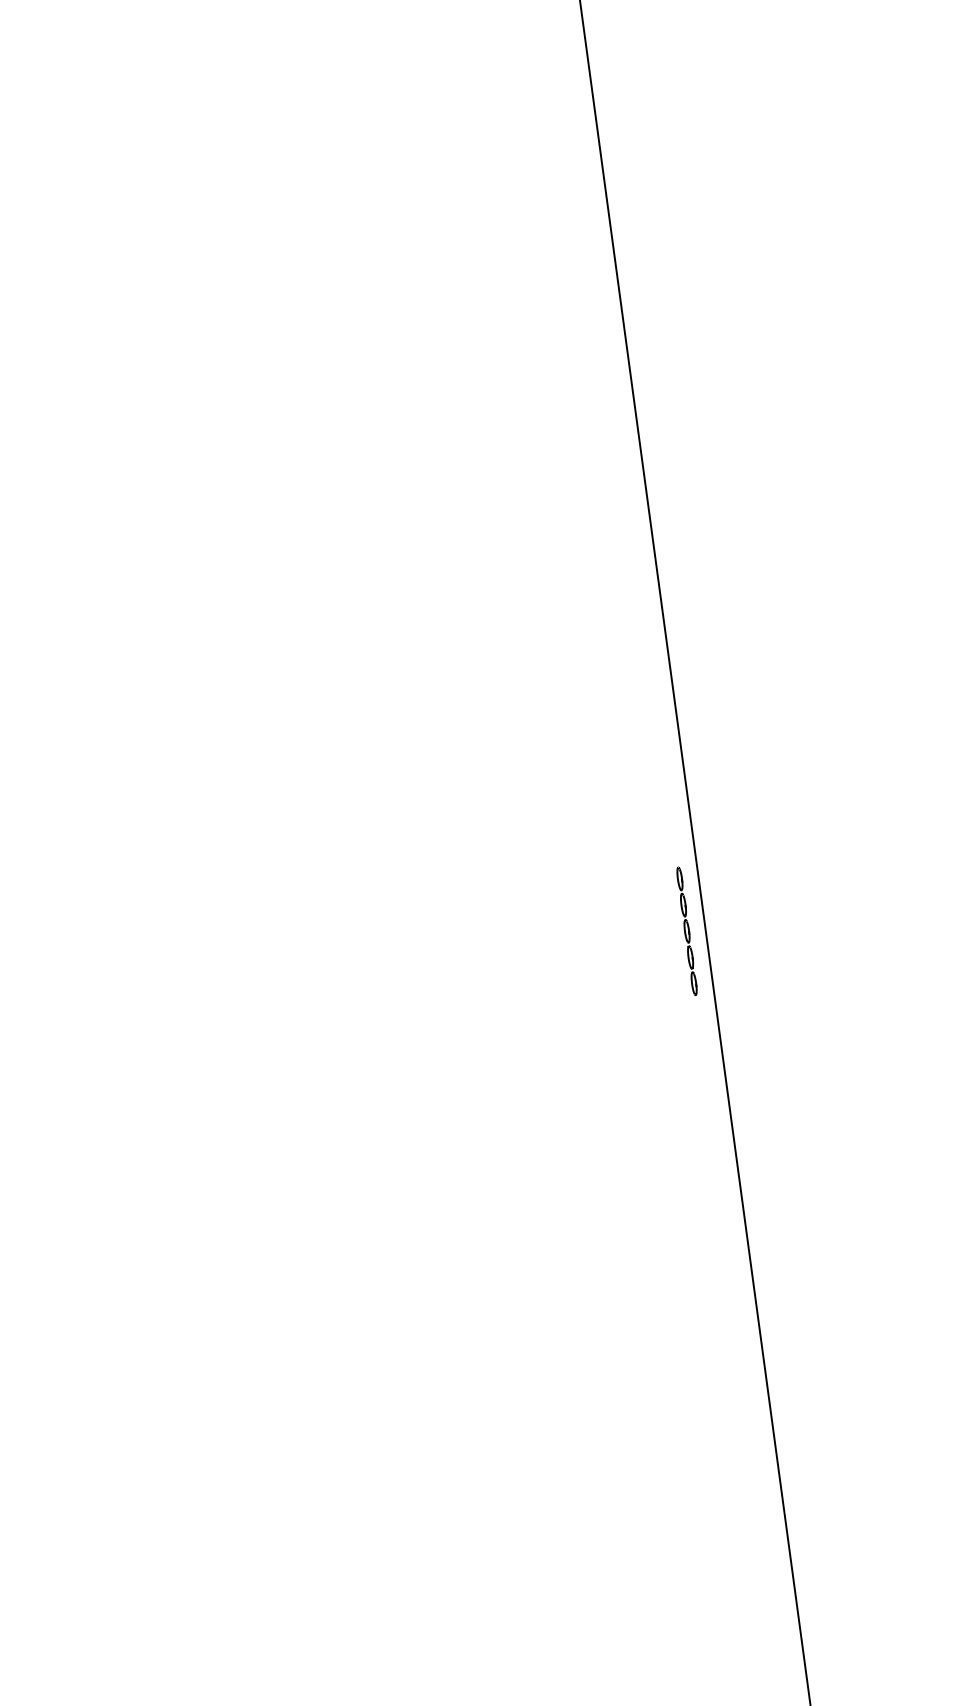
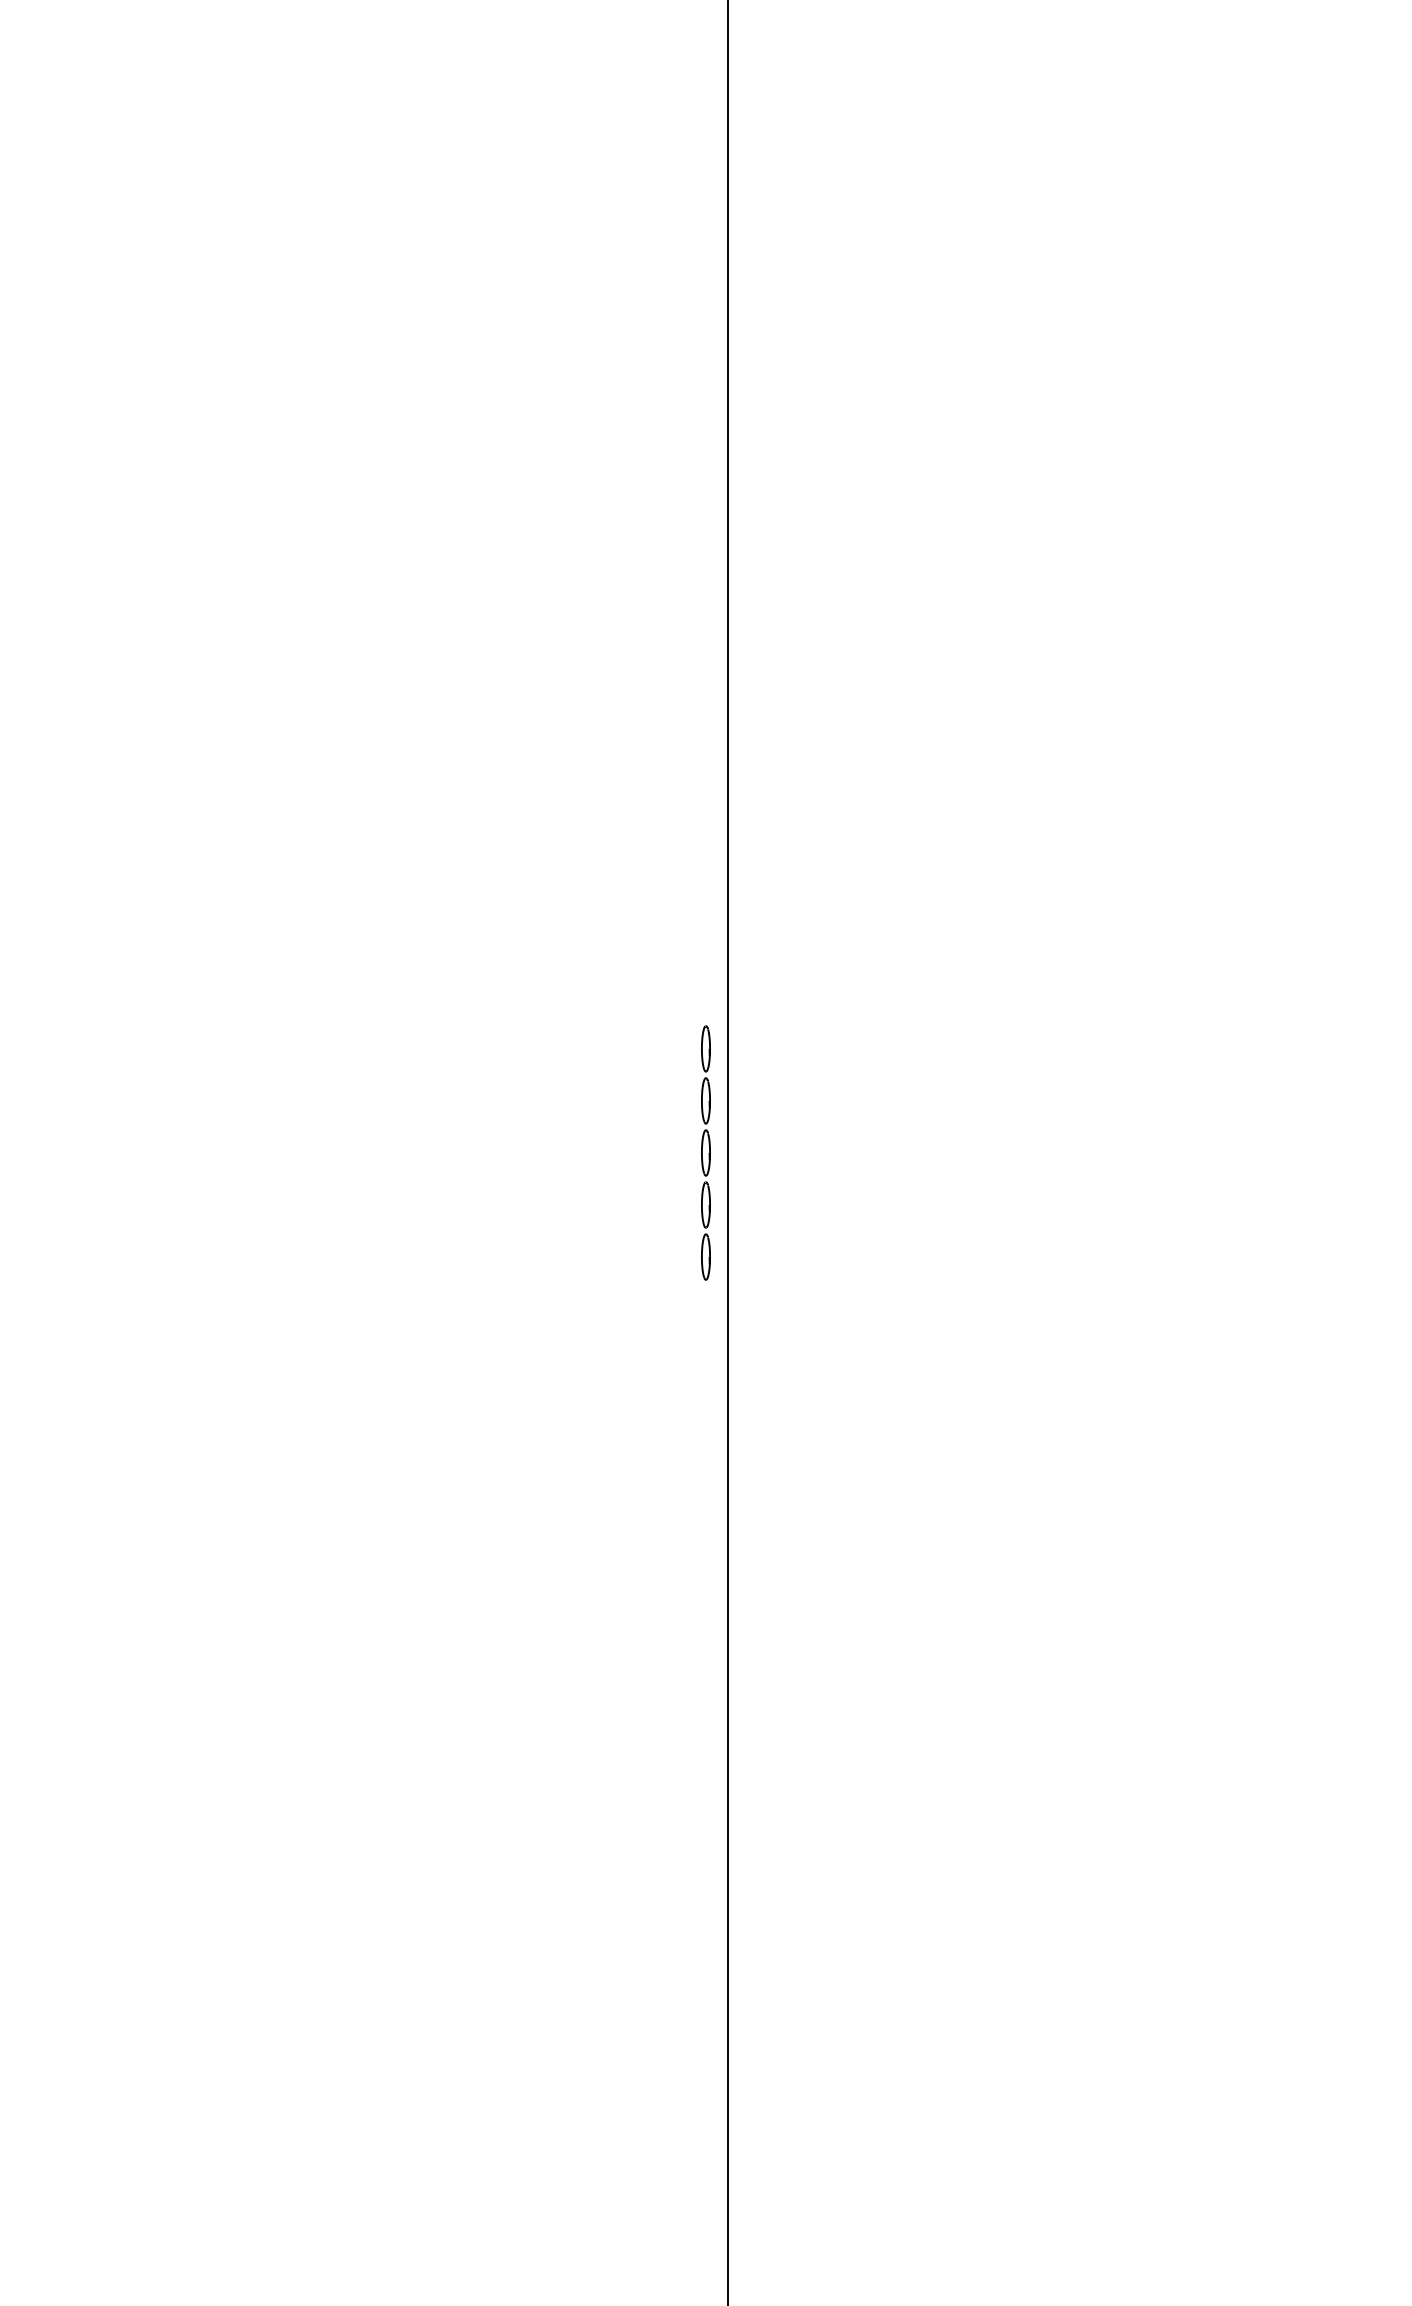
part: (686, 930) -> (705, 1152), size x1.67

